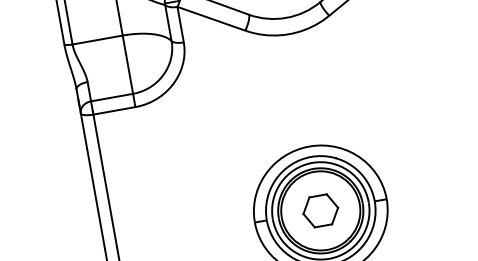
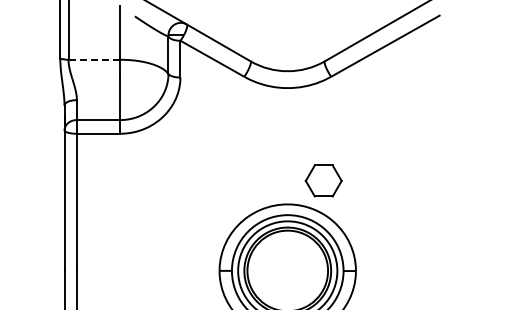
line: (97, 39) -> (94, 59), solid -> dashed
part: (320, 210) -> (323, 180), moved

